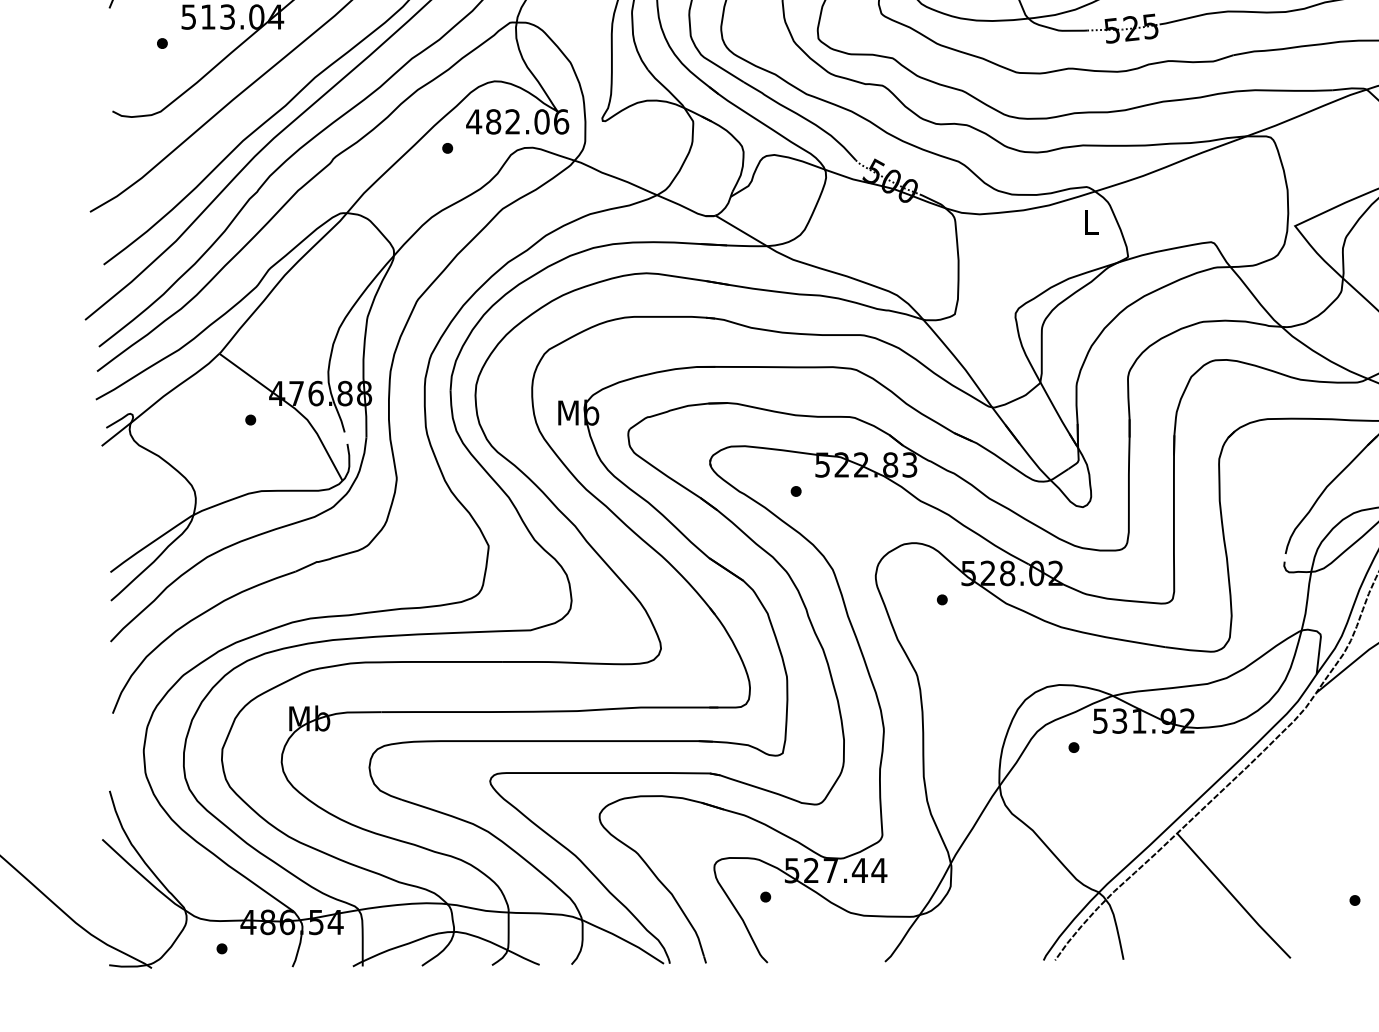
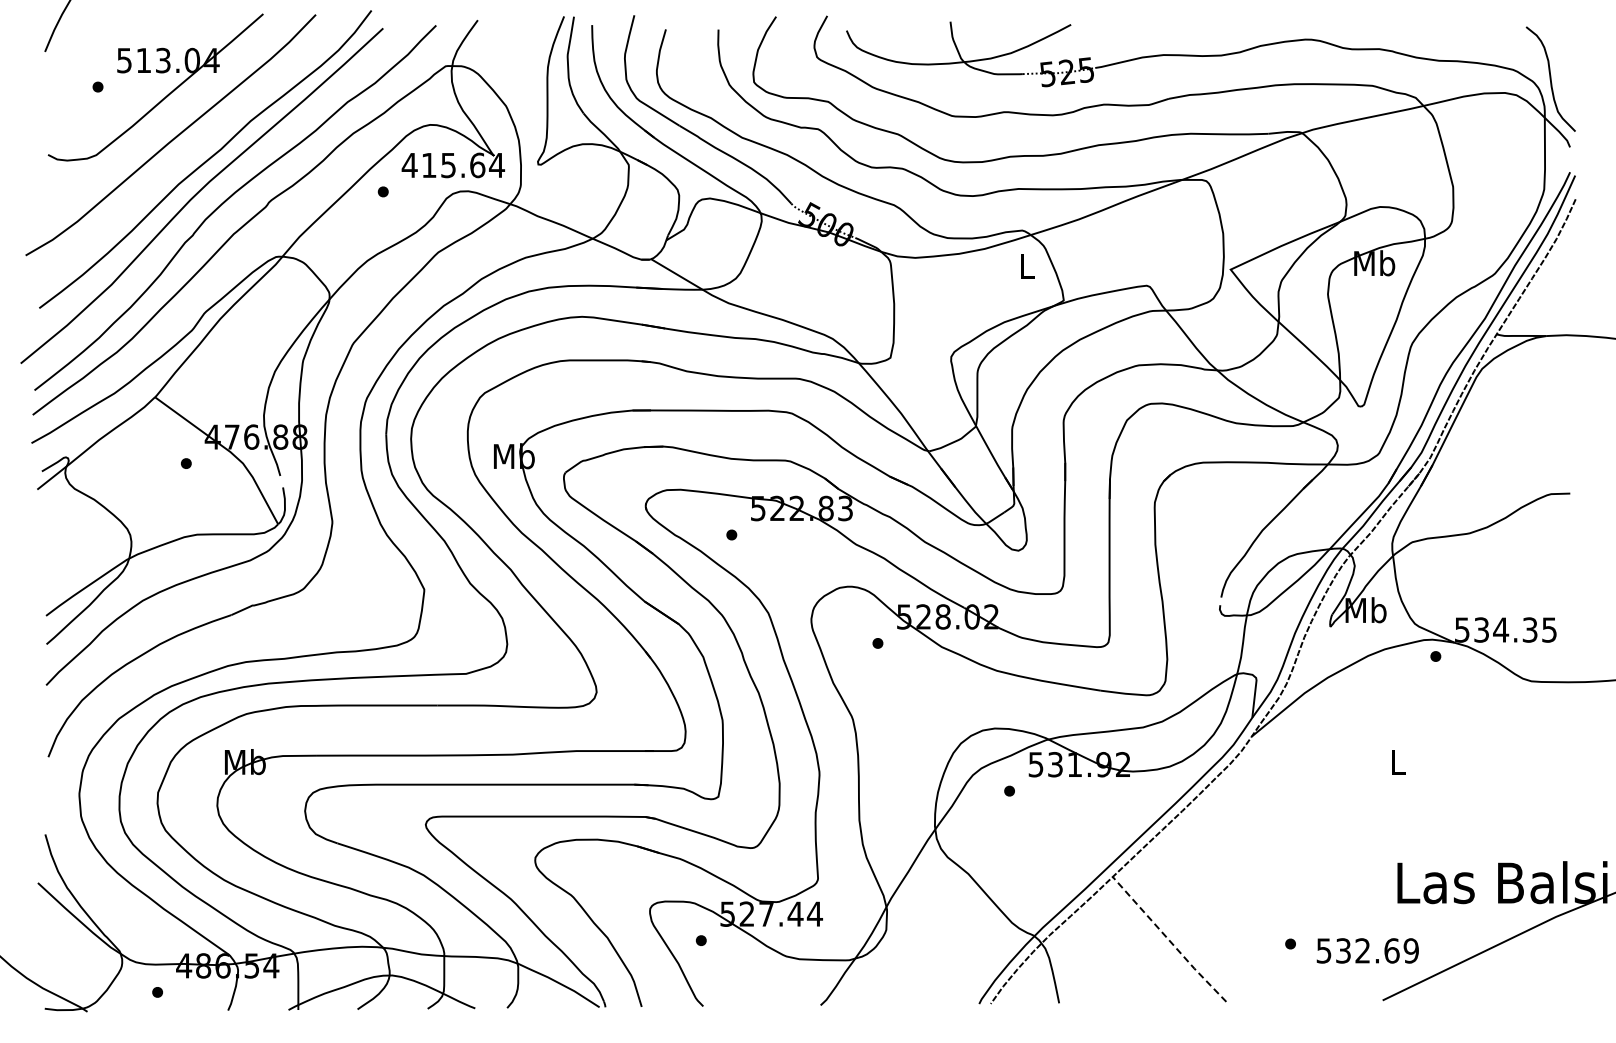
text: (527, 121) -> (463, 165), 482.06 -> 415.64
line: (1232, 895) -> (1168, 939), solid -> dashed

